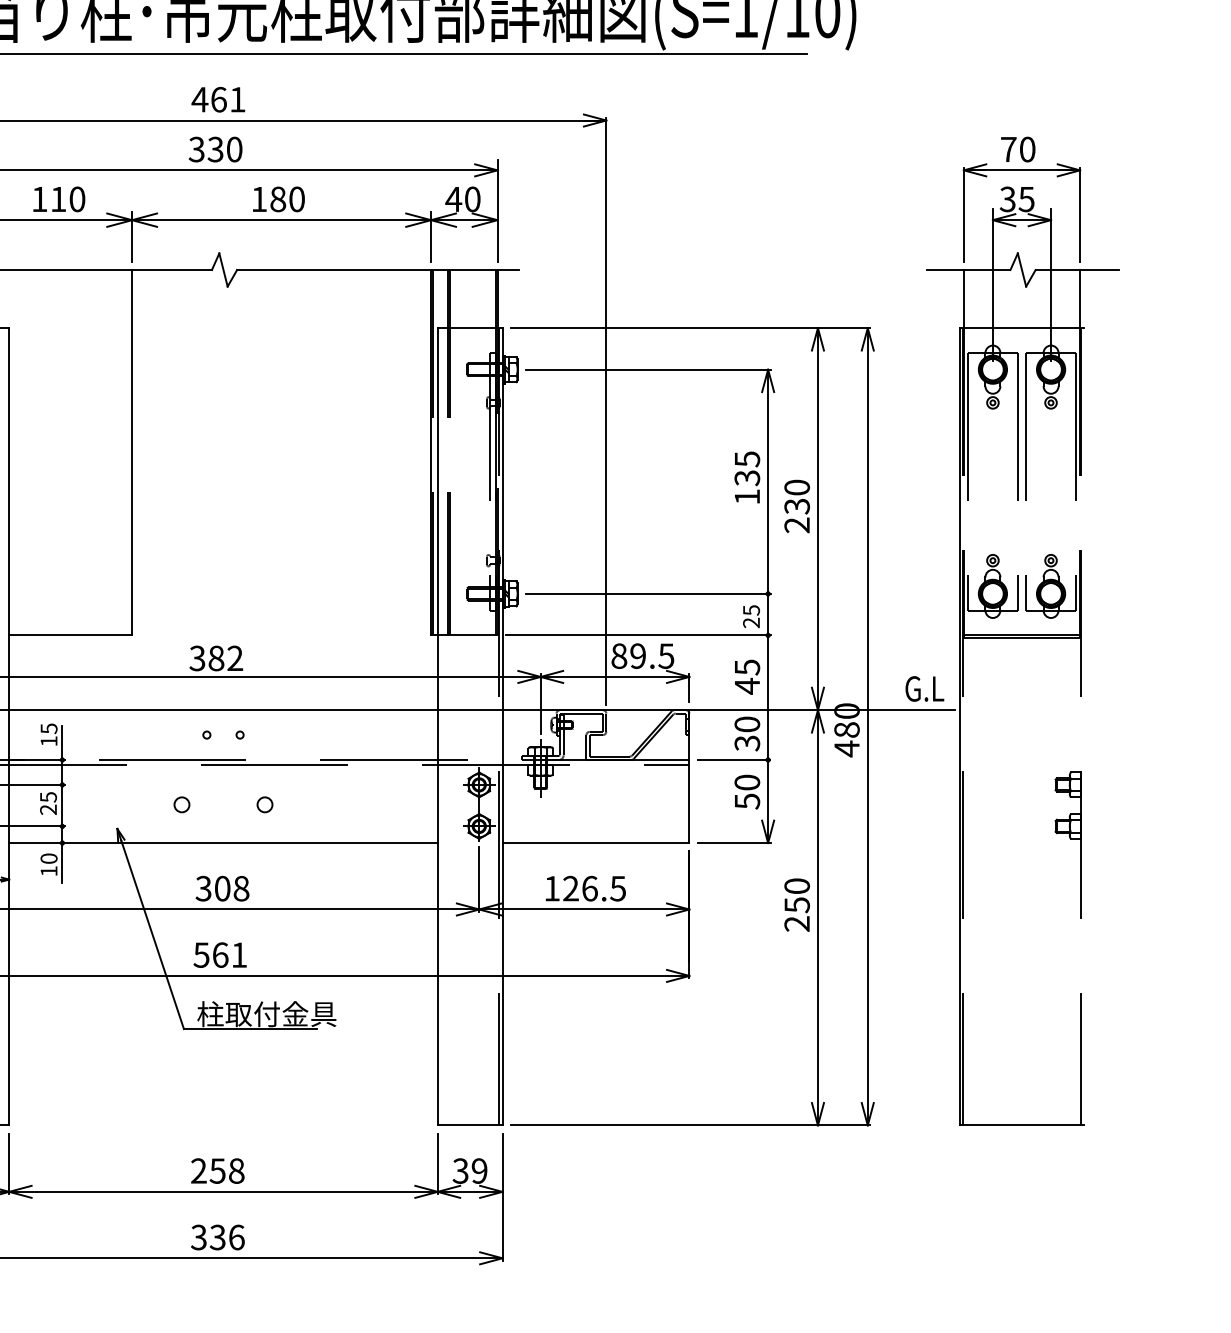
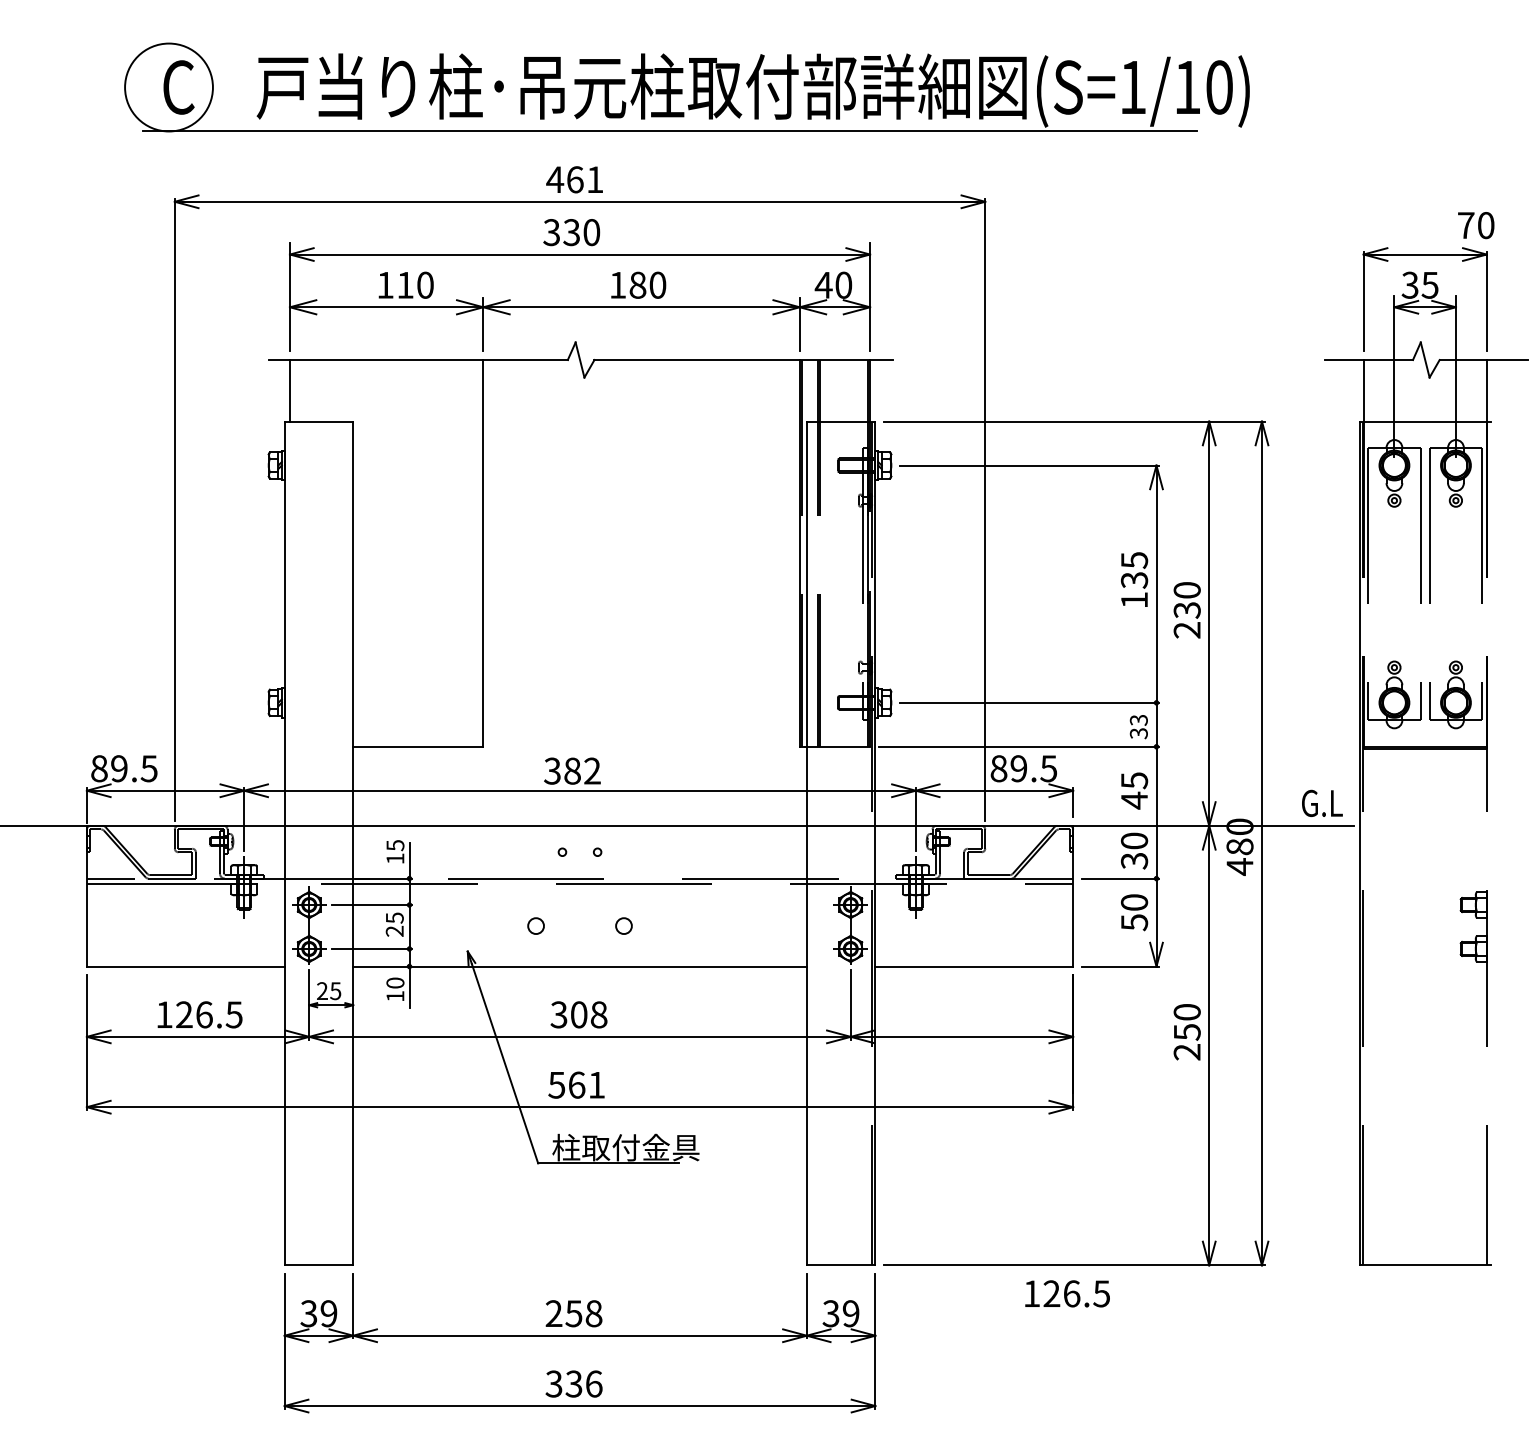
text: (1018, 149) -> (1476, 225), moved
text: (751, 616) -> (1138, 726), 25 -> 33
text: (585, 888) -> (1067, 1293), moved

